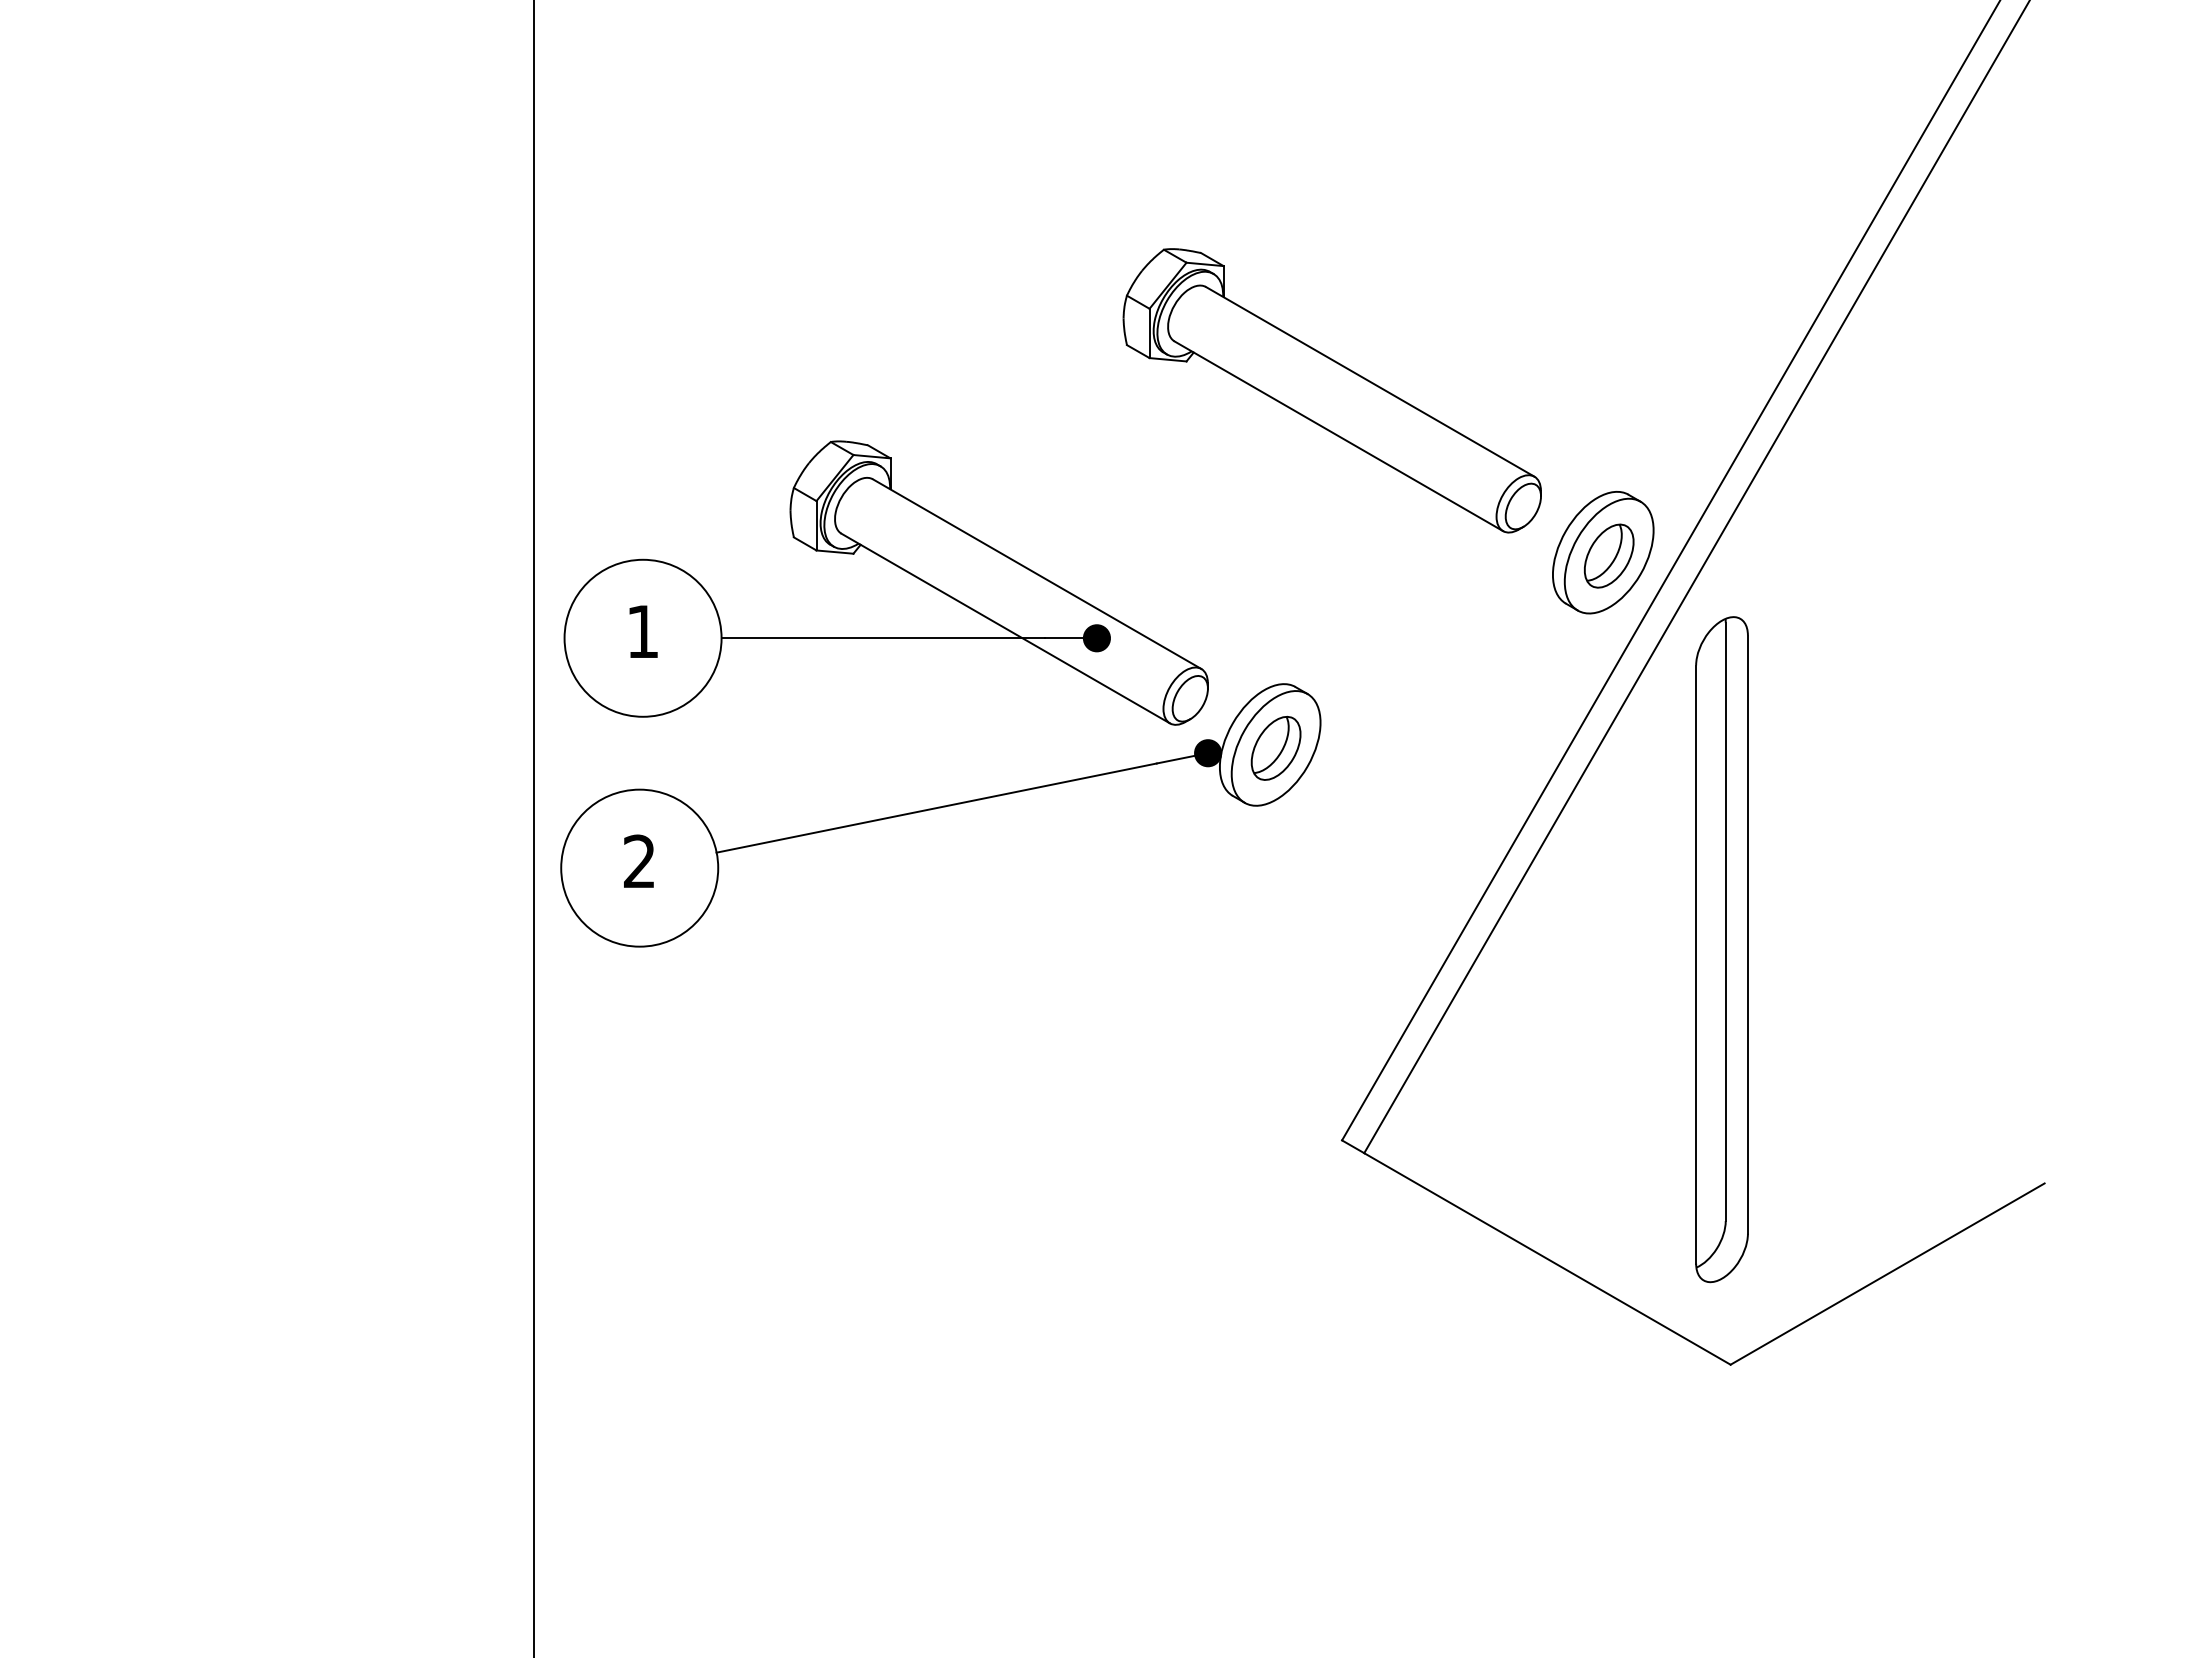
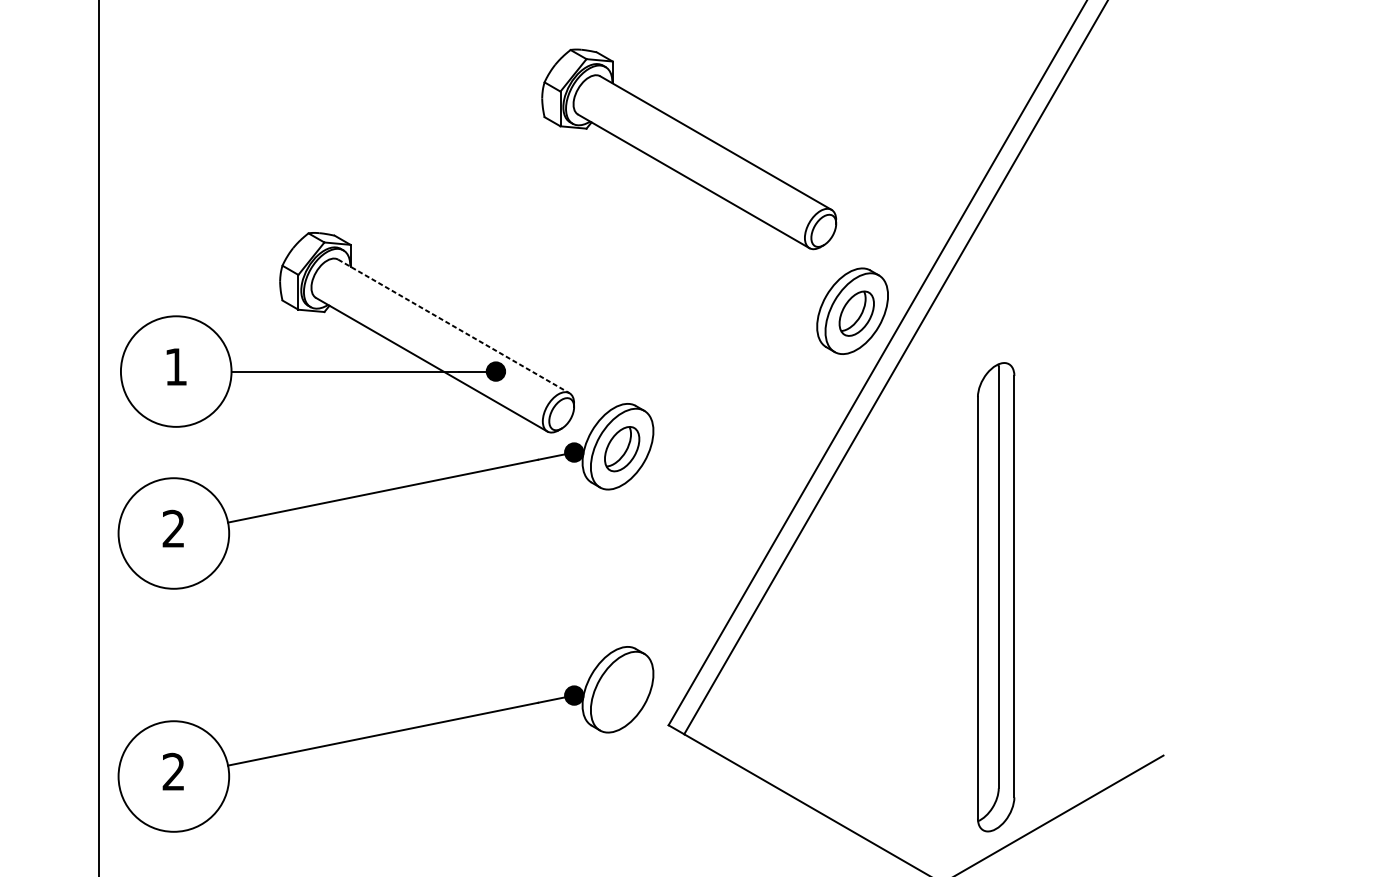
part: (1331, 390) -> (688, 149), moved
line: (1037, 574) -> (454, 326), solid -> dashed
part: (1721, 949) -> (995, 597), moved
part: (940, 1153) -> (385, 734), added

